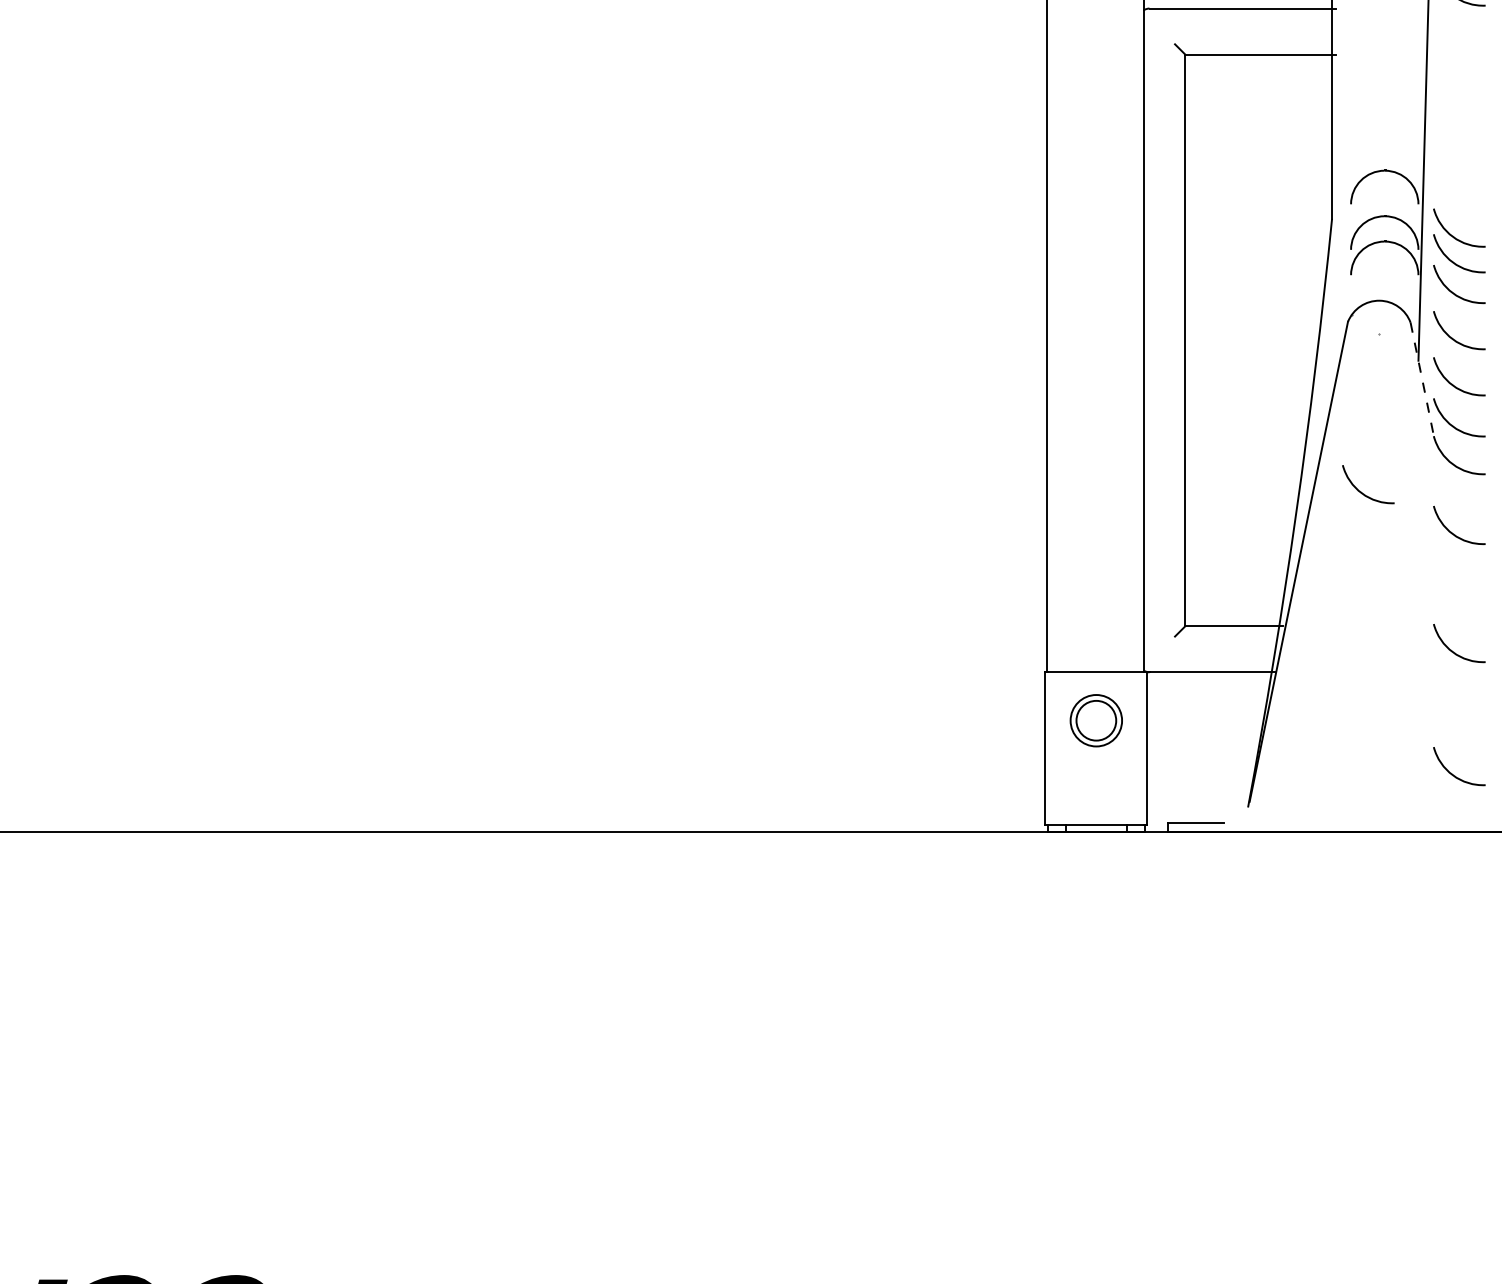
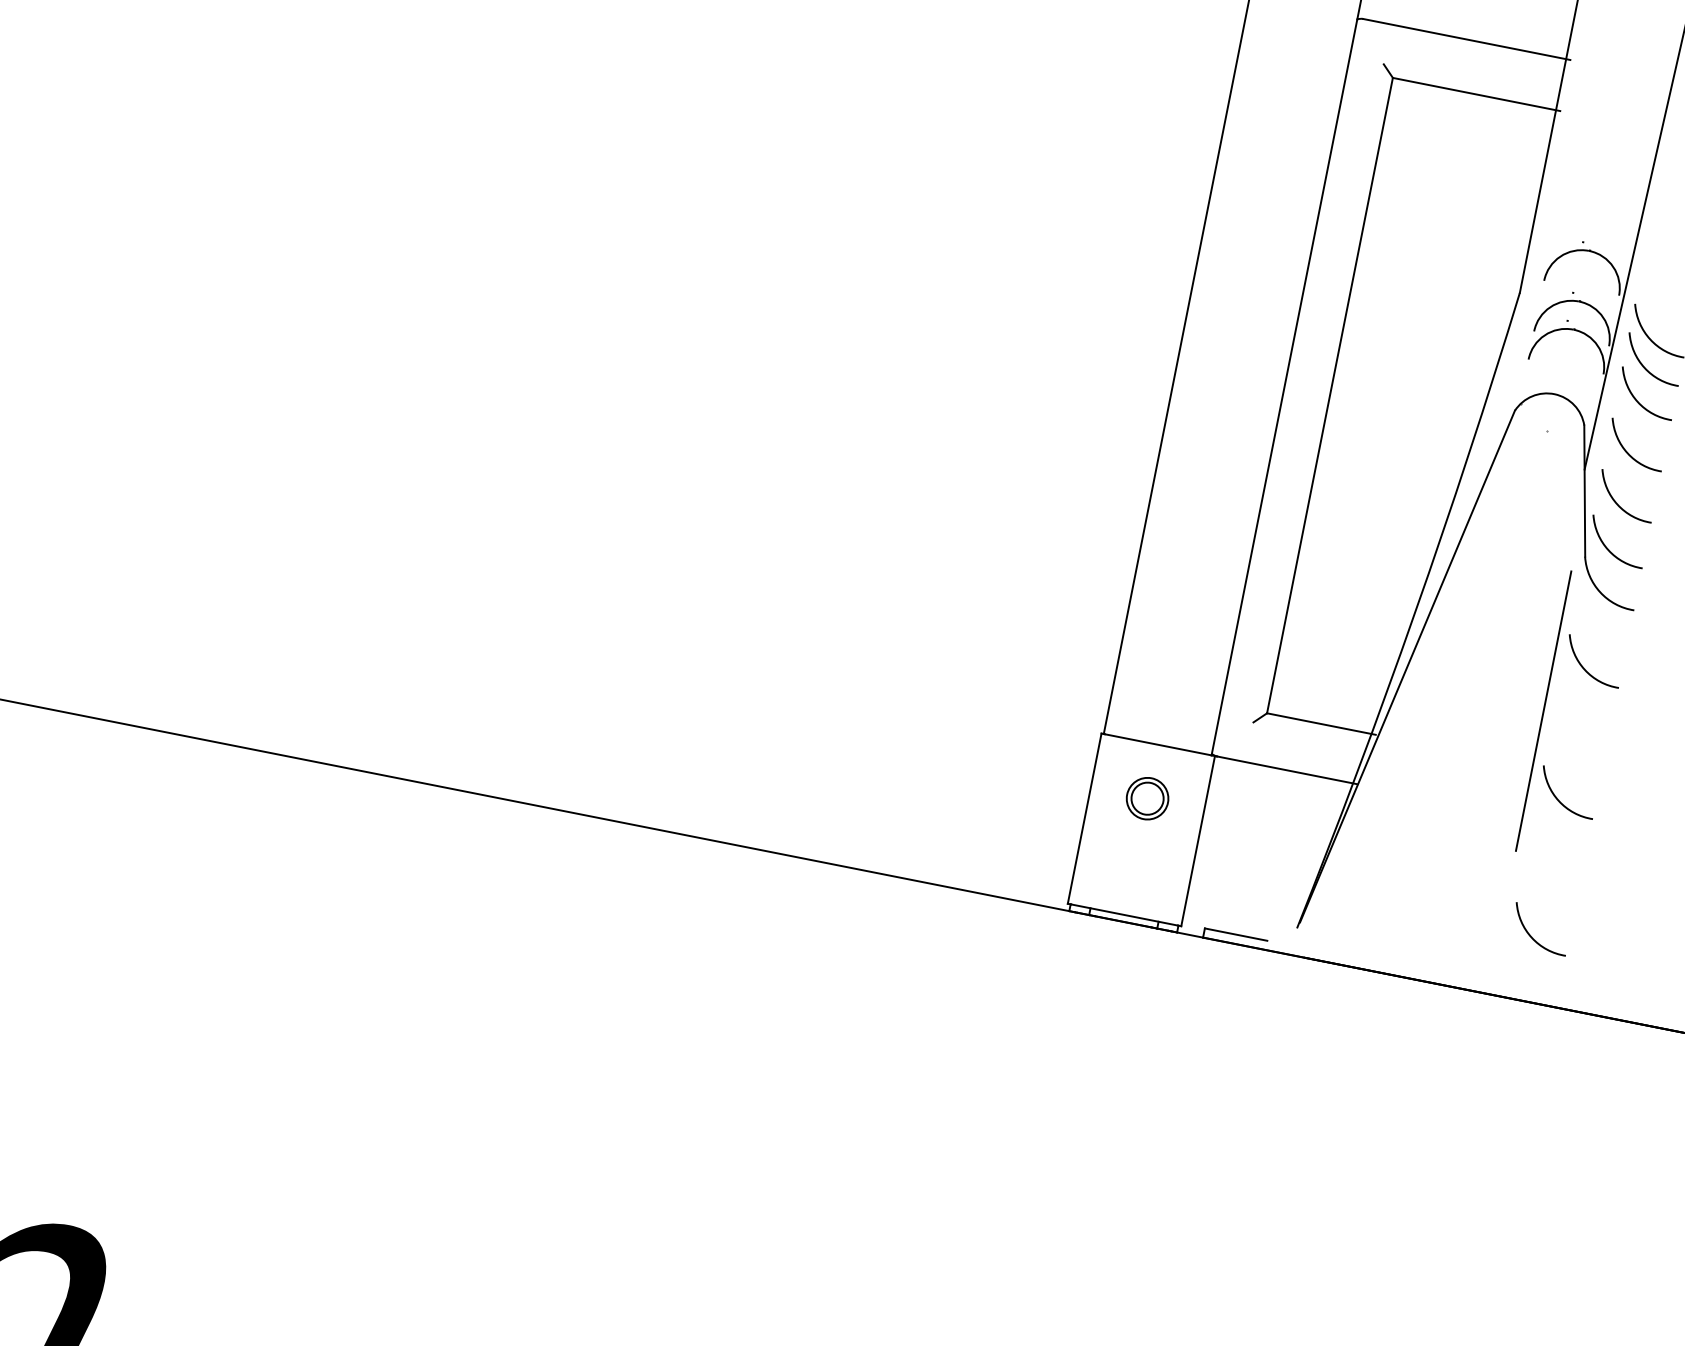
line: (1422, 379) -> (1585, 491), dashed -> solid
arc: (1364, 493) -> (1495, 605), removed
line: (1424, 576) -> (1543, 710), added
part: (1096, 720) -> (1147, 798), size x0.71

